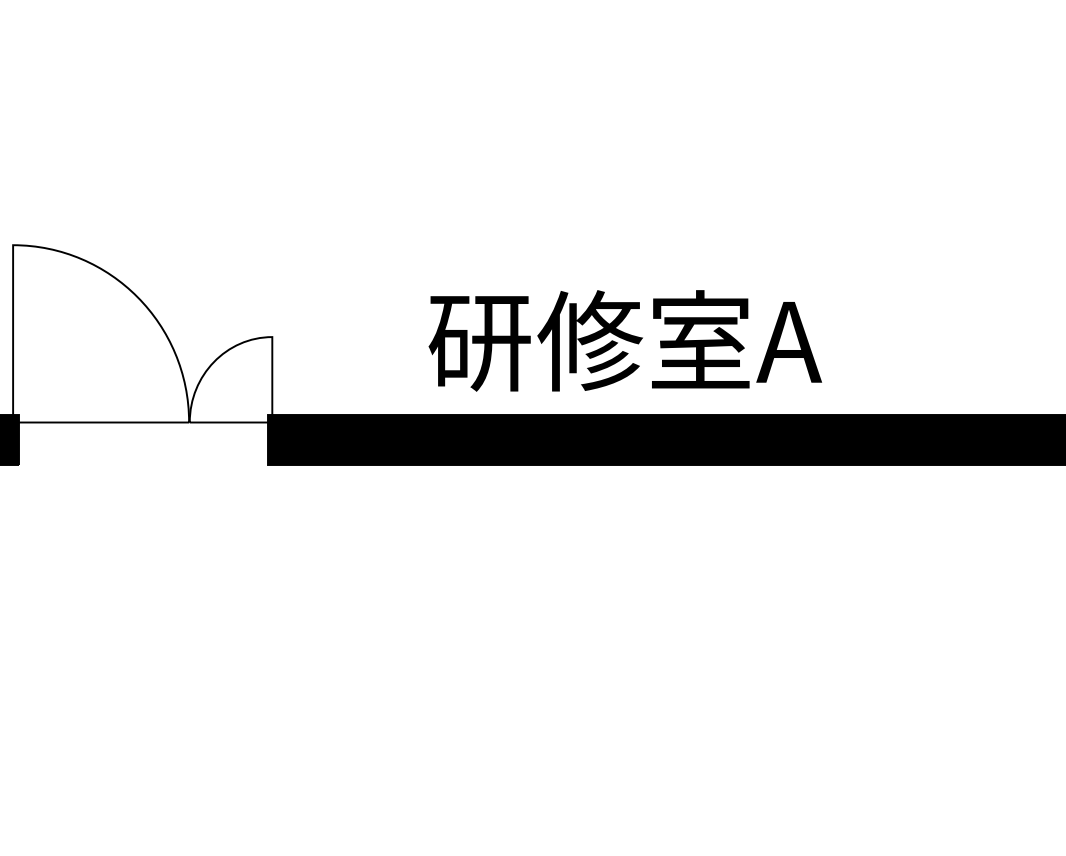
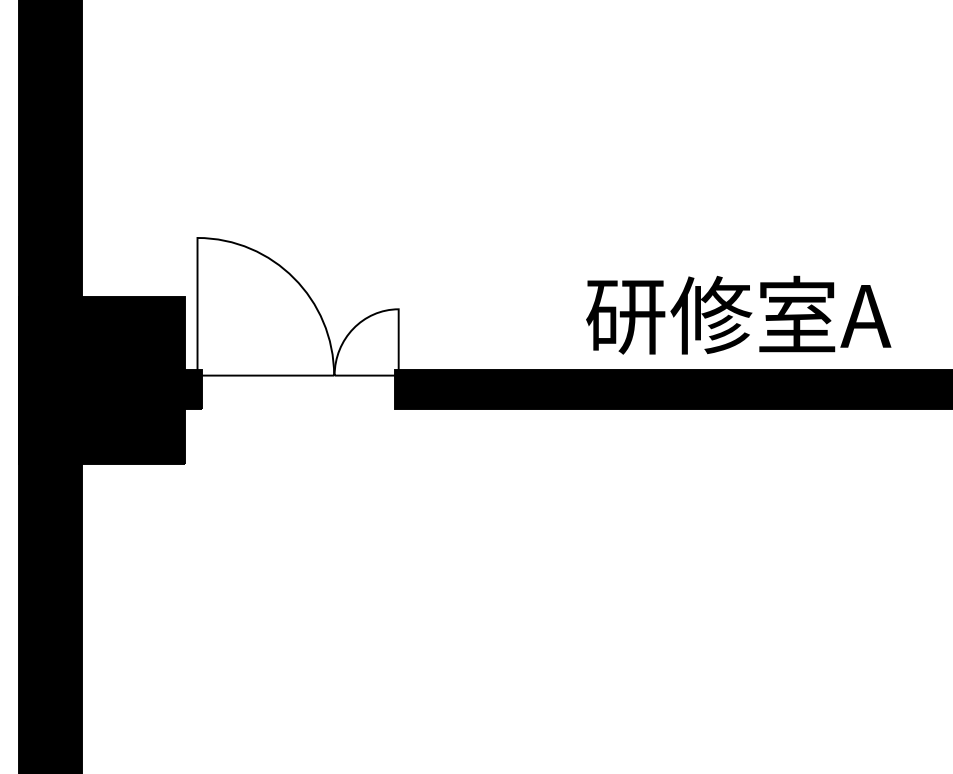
text: (625, 339) -> (738, 314), moved

